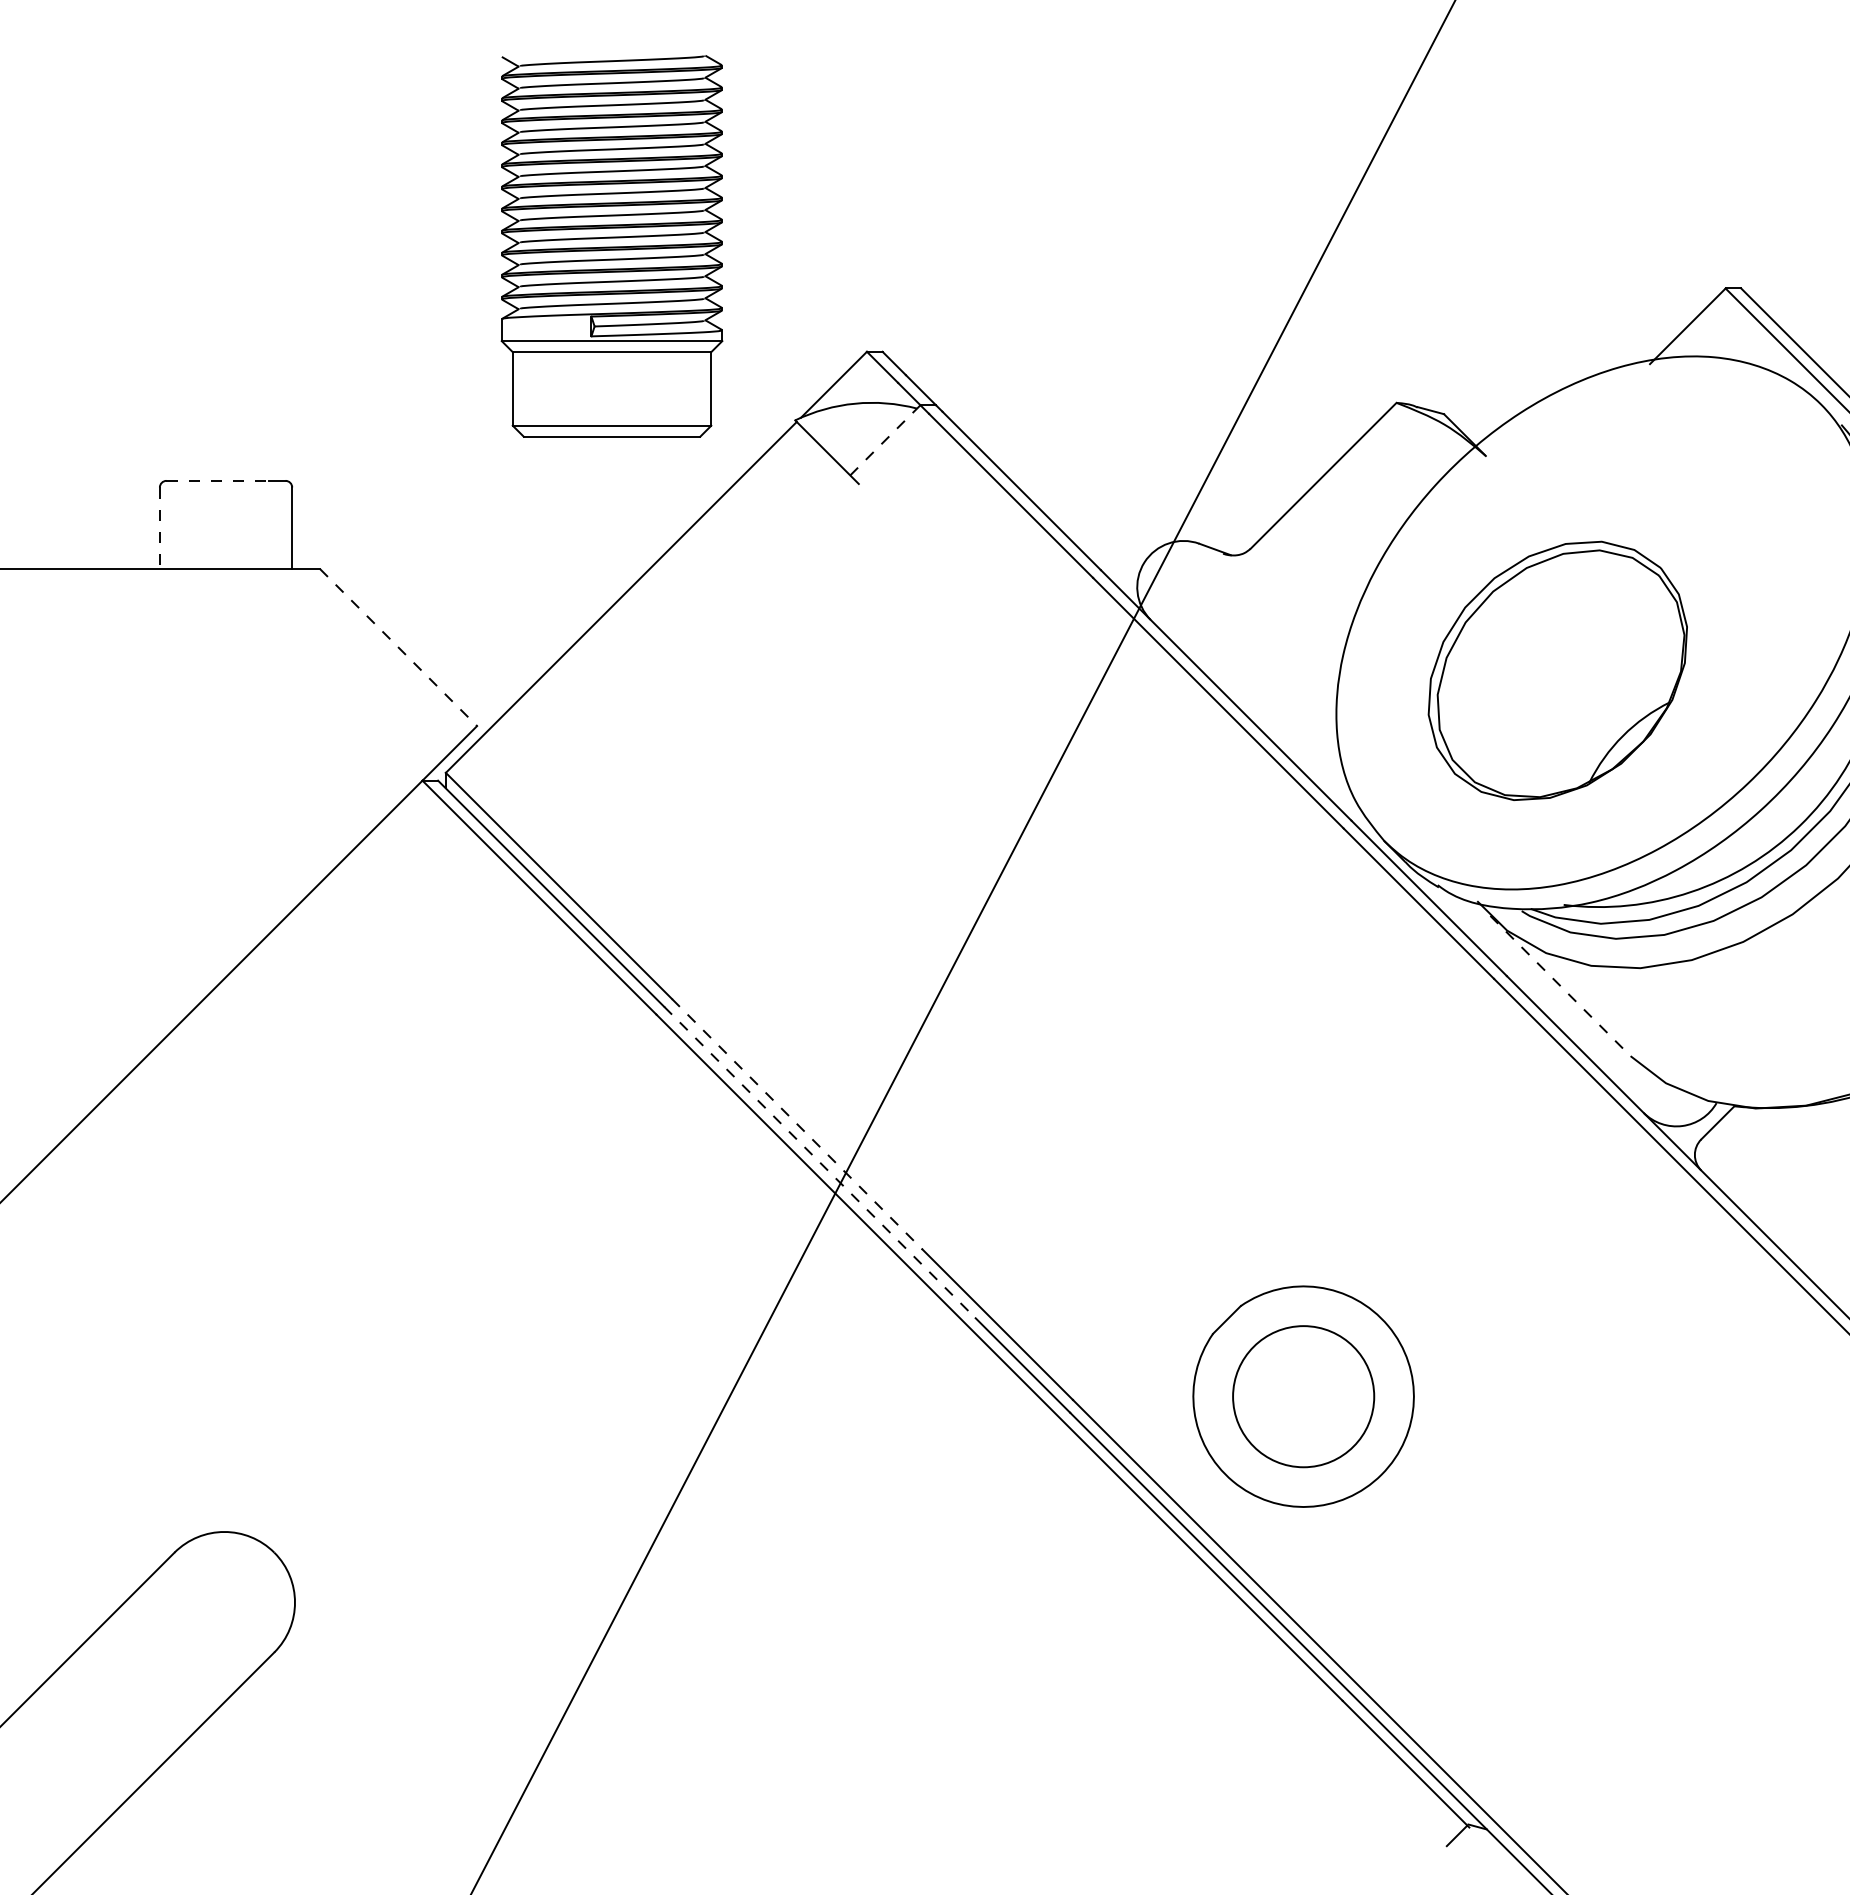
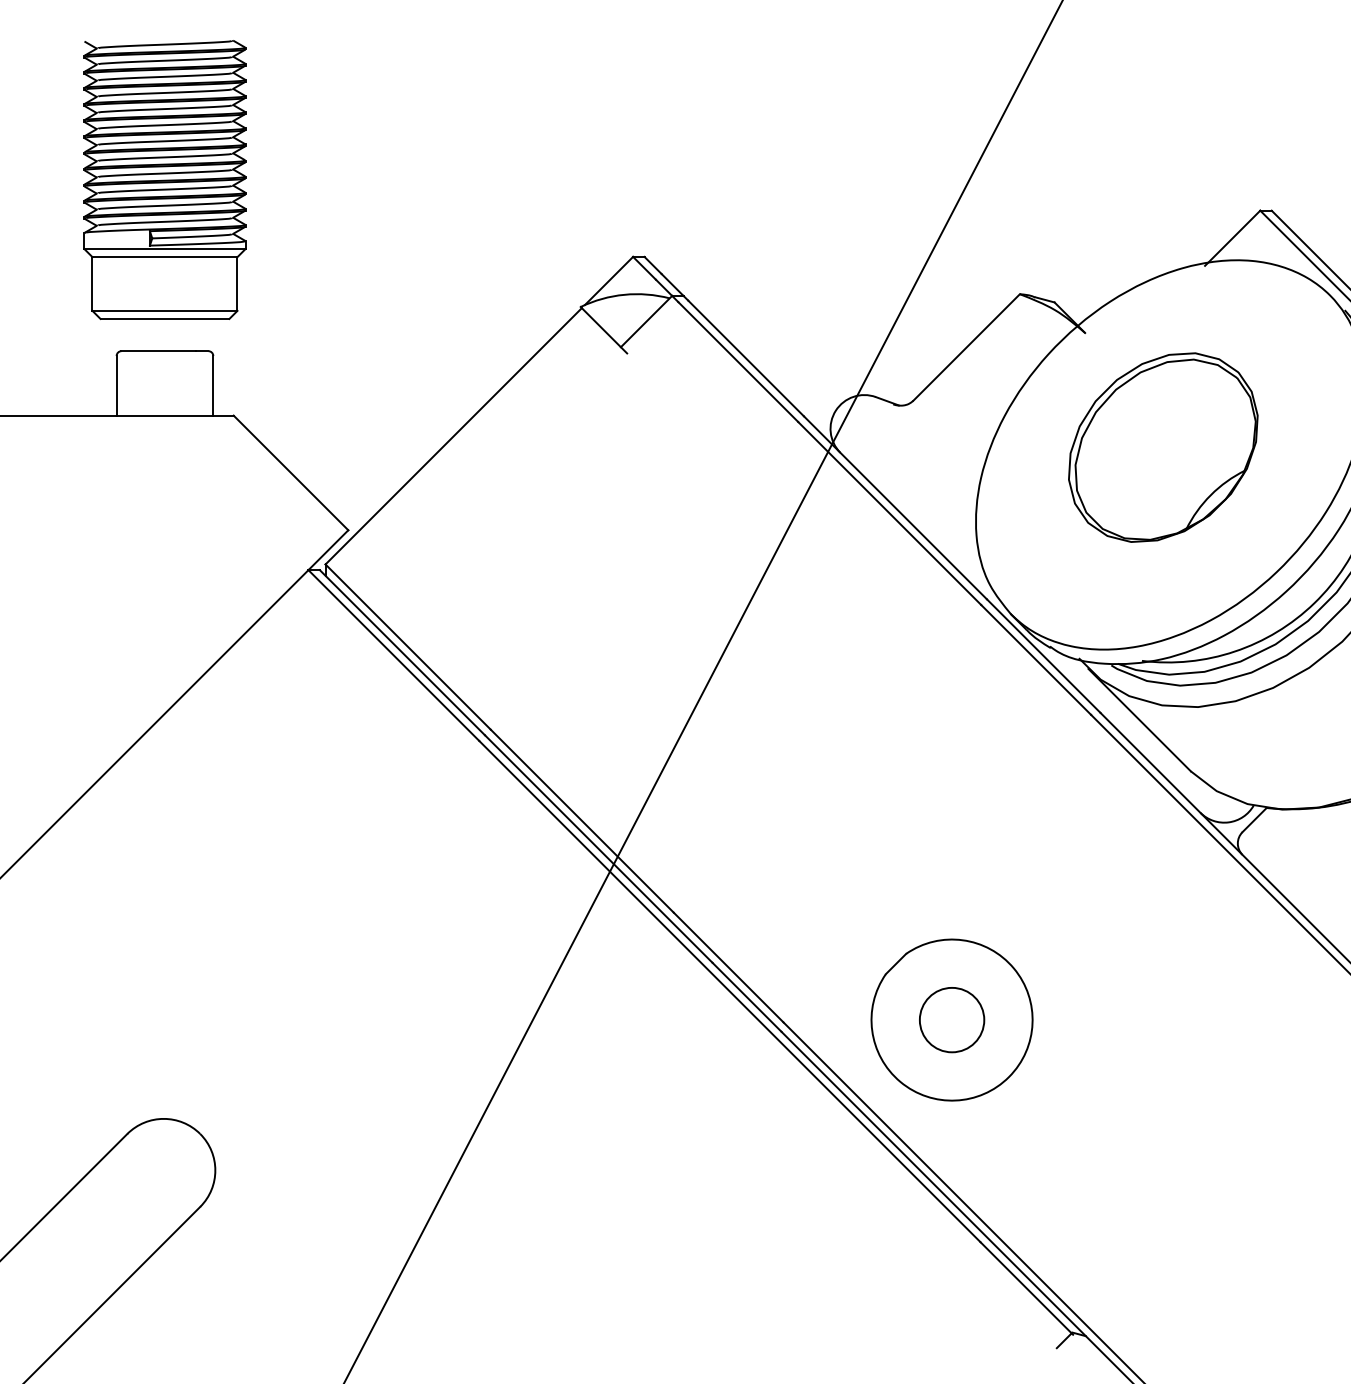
part: (611, 246) -> (164, 179), moved
line: (885, 440) -> (646, 321), dashed -> solid
line: (218, 480) -> (159, 350), dashed -> solid
line: (159, 528) -> (116, 385), dashed -> solid
line: (398, 647) -> (290, 472), dashed -> solid
part: (1557, 670) -> (1163, 447), moved
line: (1560, 986) -> (1139, 720), dashed -> solid
line: (797, 1124) -> (582, 821), dashed -> solid
line: (820, 1162) -> (599, 849), dashed -> solid
circle: (1303, 1396) -> (951, 1019), size x0.62

